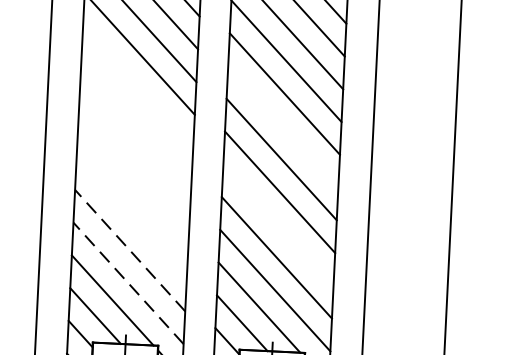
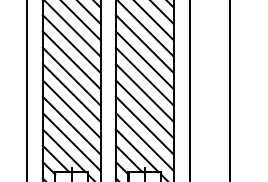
line: (137, 85) -> (71, 43), added
line: (136, 120) -> (71, 60), added
line: (282, 127) -> (144, 60), added
line: (134, 152) -> (71, 76), added
line: (133, 184) -> (71, 92), added
line: (131, 218) -> (71, 109), added
line: (277, 225) -> (144, 109), added
line: (129, 250) -> (71, 125), dashed -> solid
line: (128, 282) -> (71, 141), dashed -> solid

